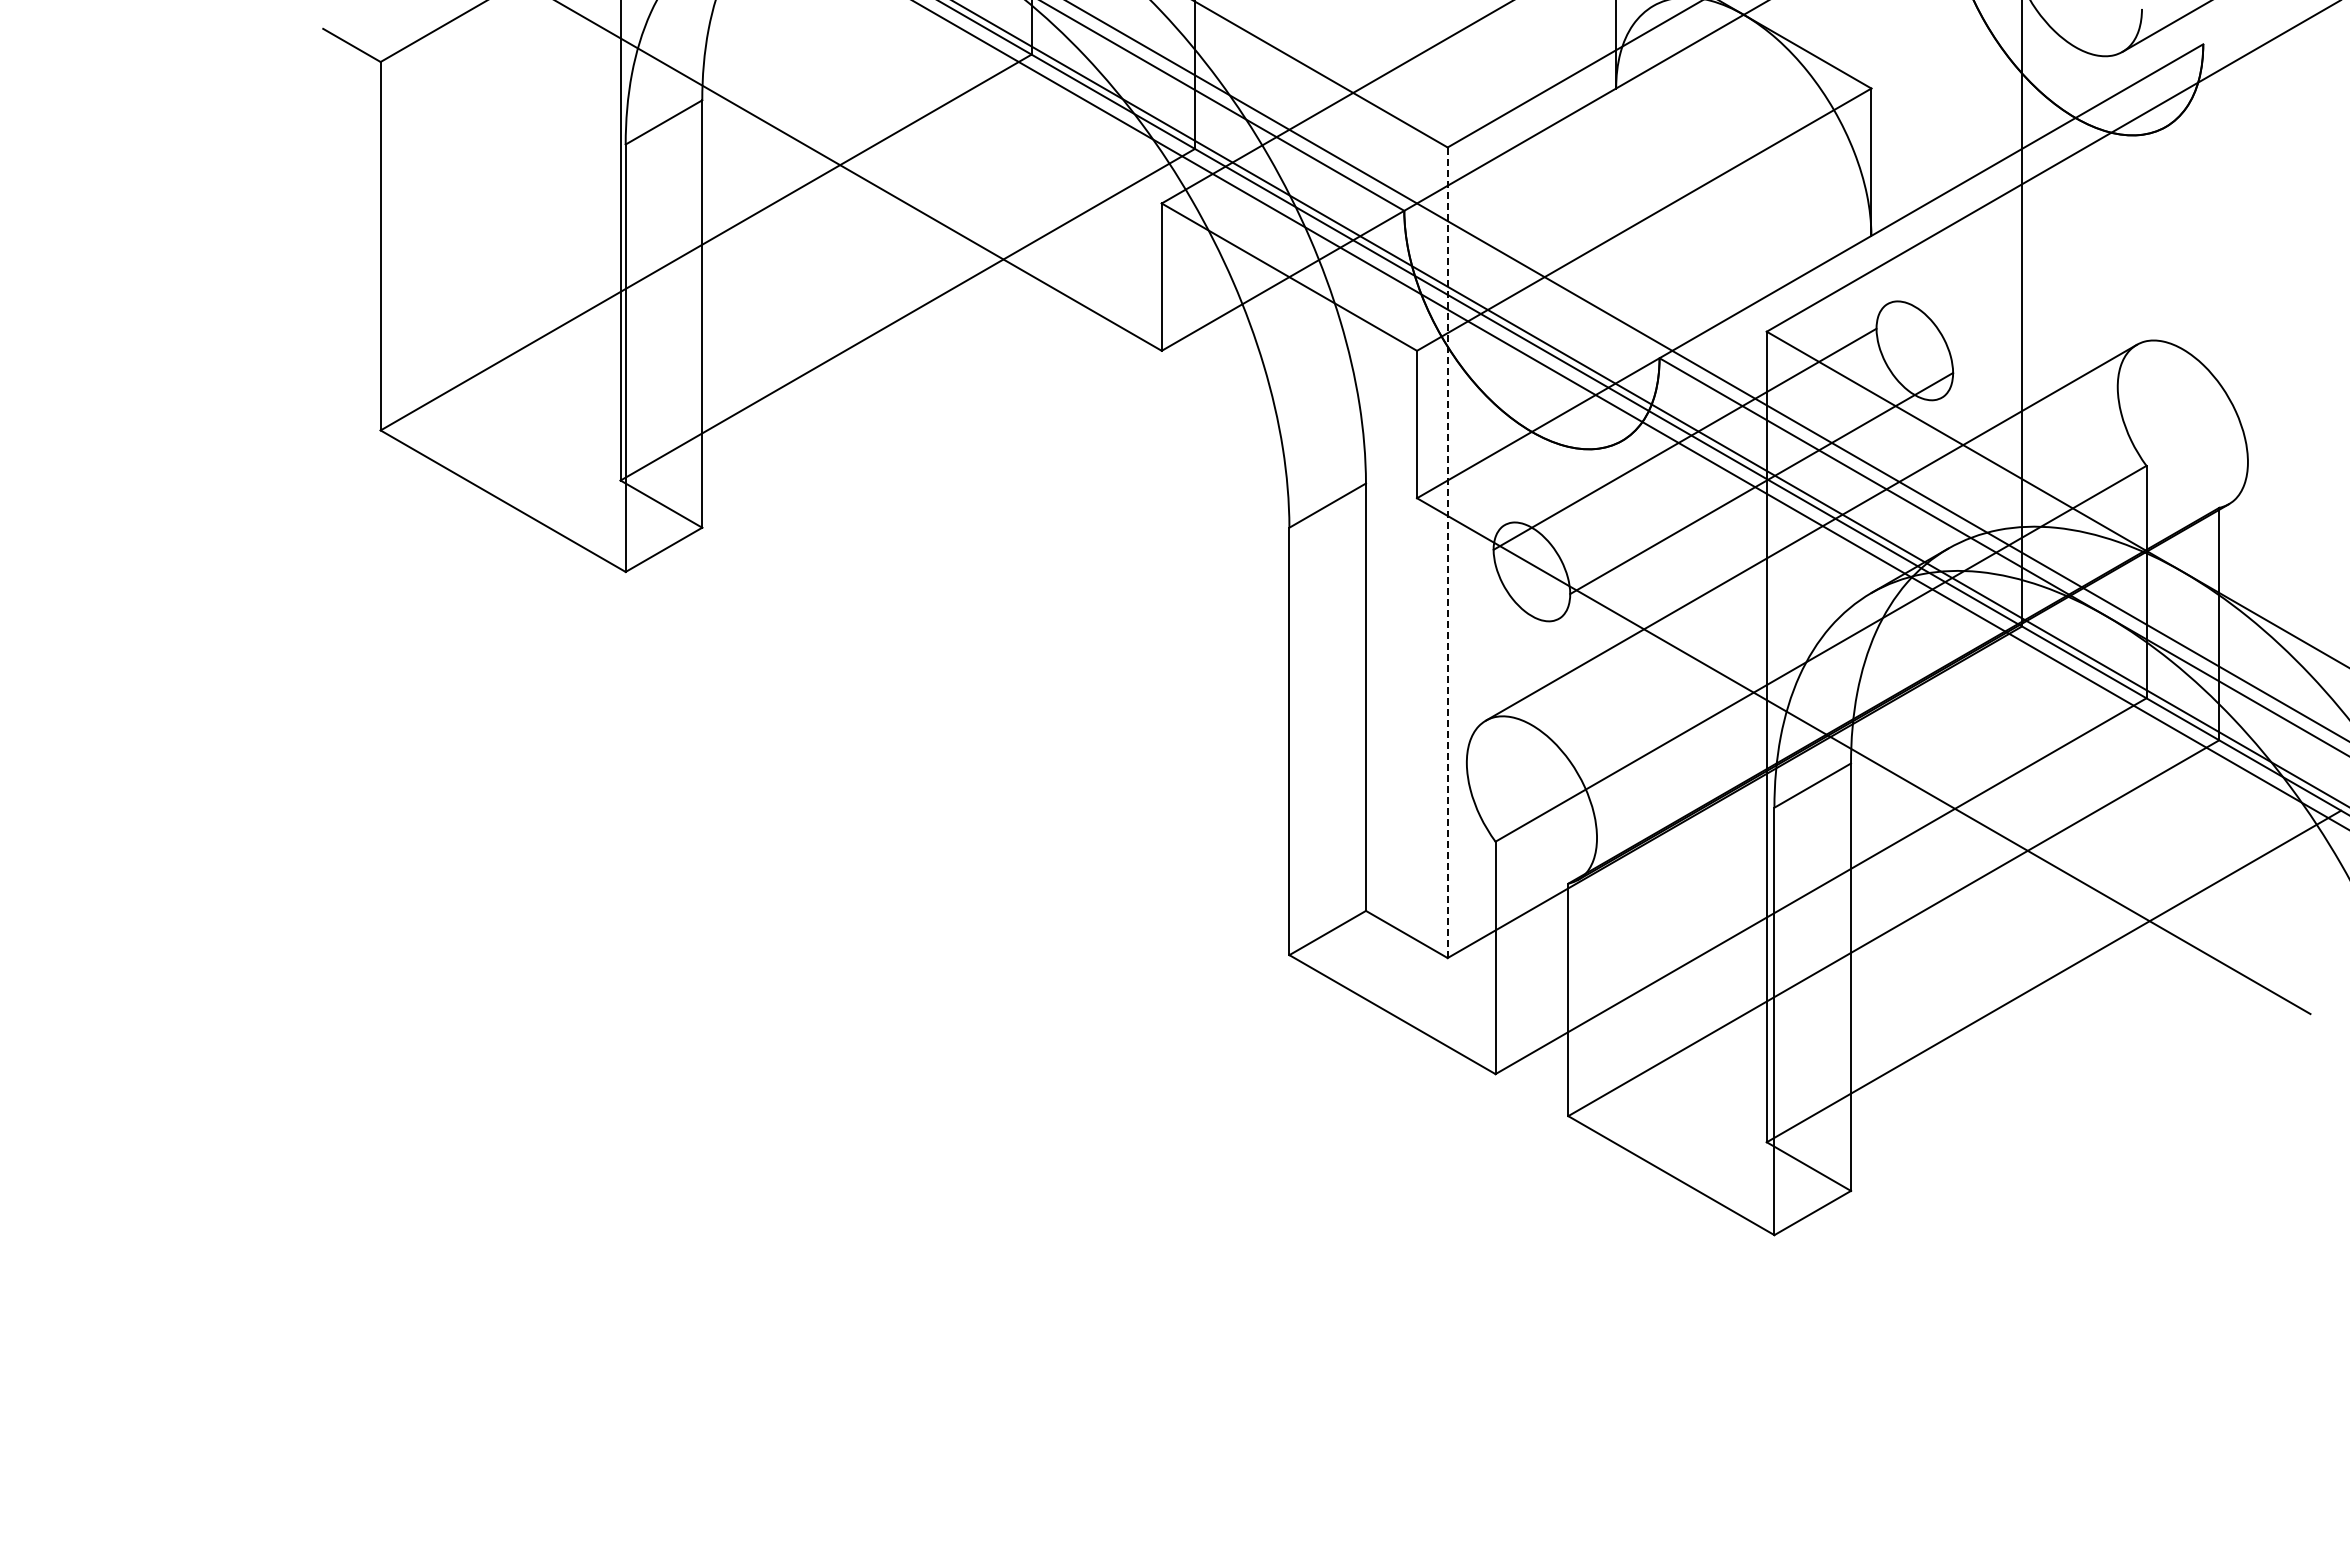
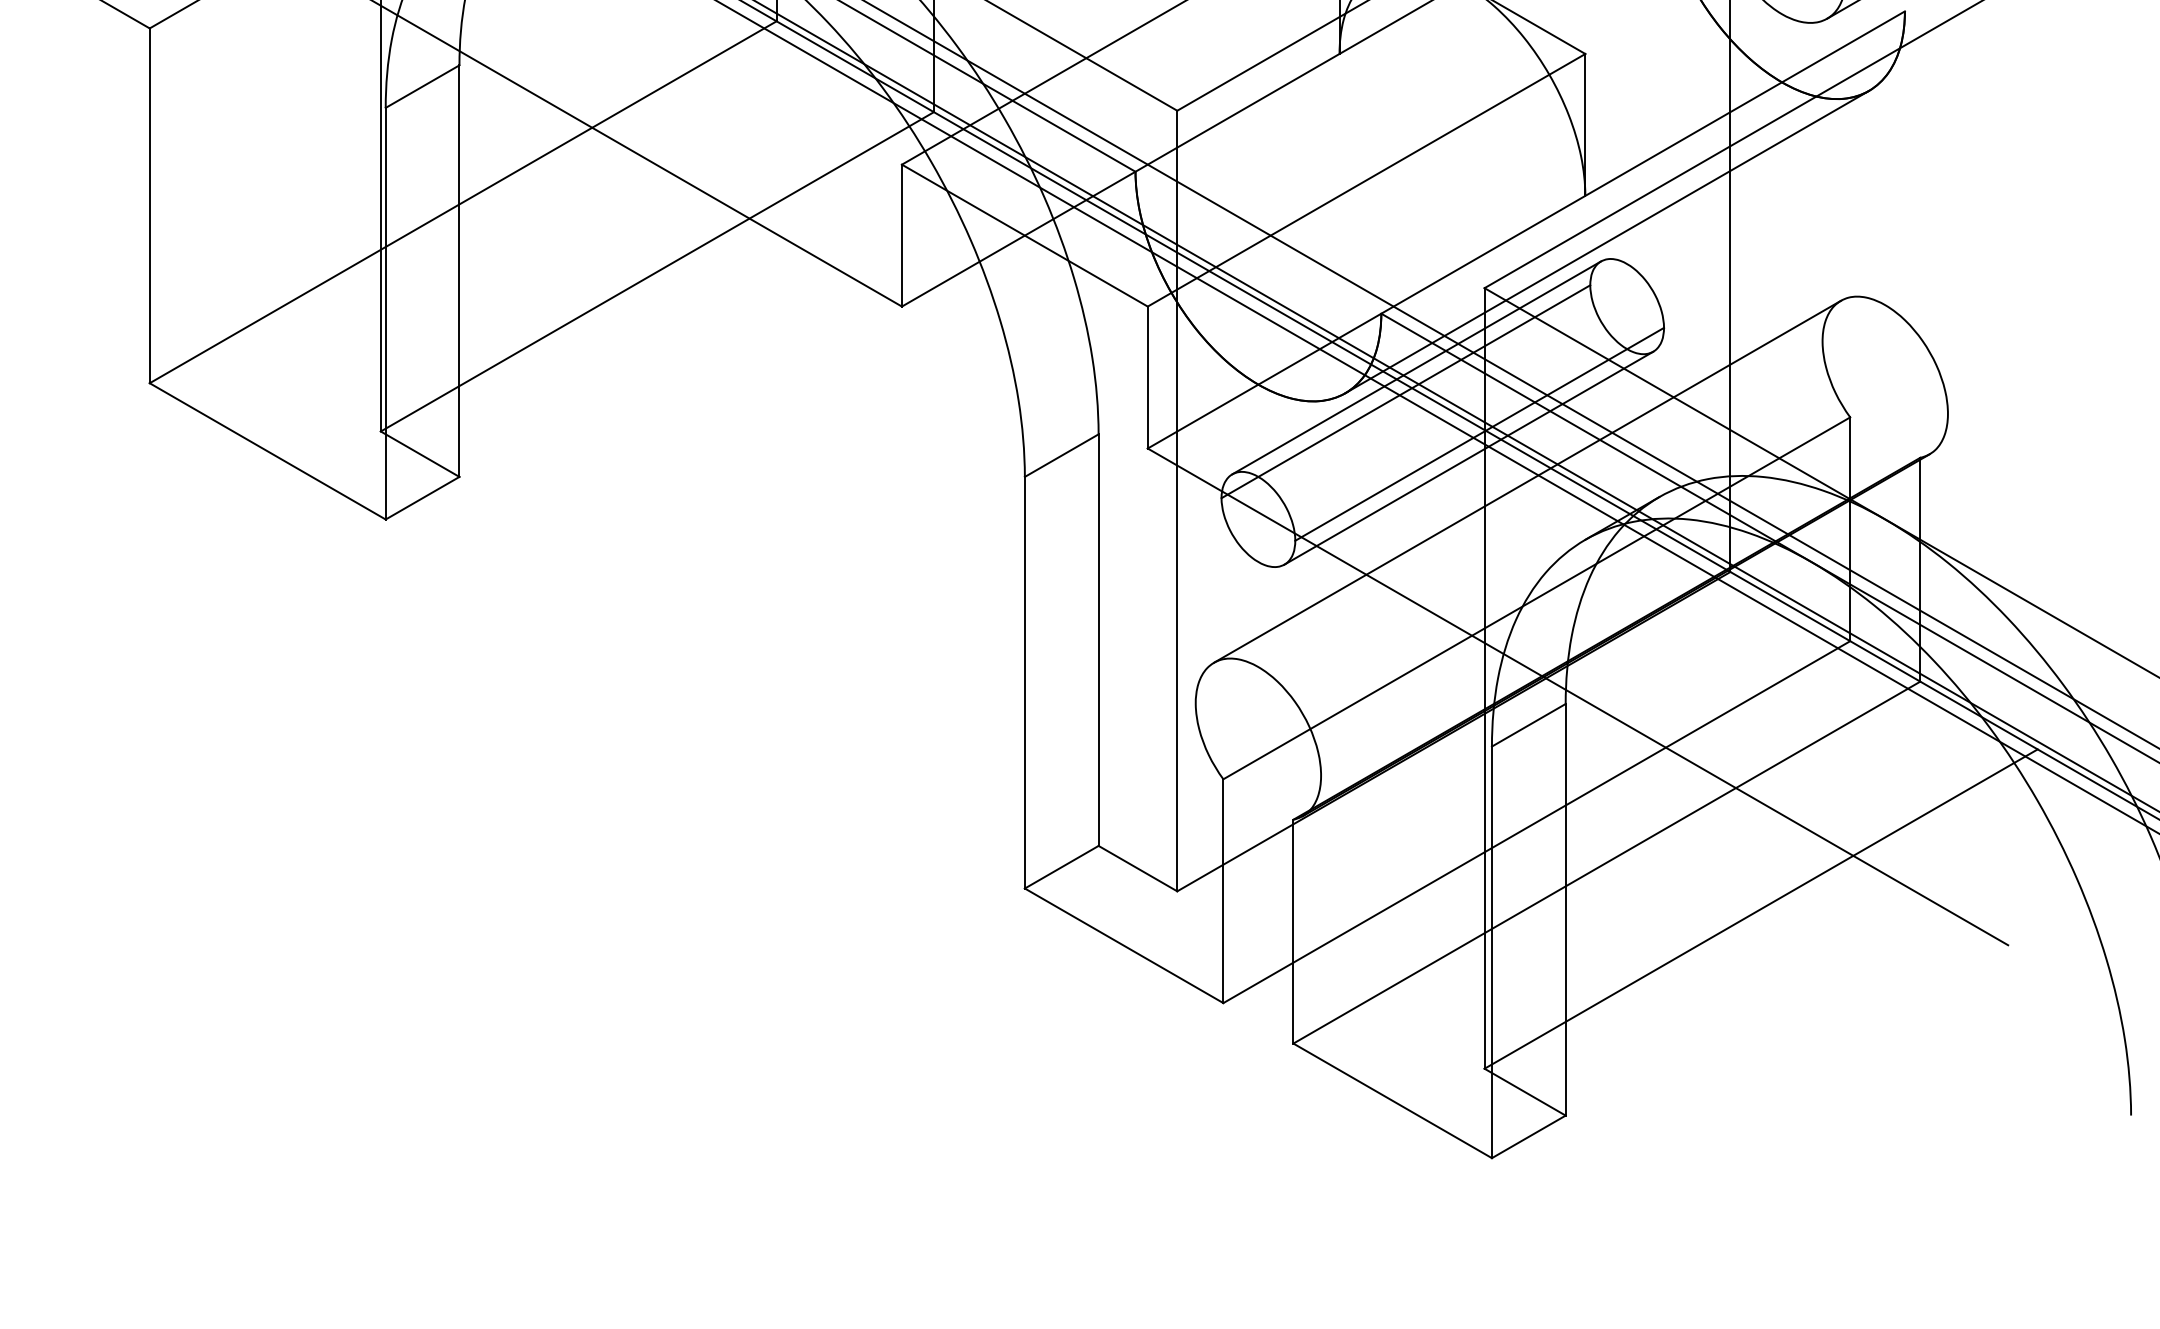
line: (1893, 283) -> (1606, 241), added
line: (1695, 414) -> (1415, 367), added
line: (1749, 507) -> (1467, 457), added
line: (1447, 552) -> (1177, 500), dashed -> solid

